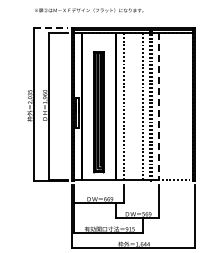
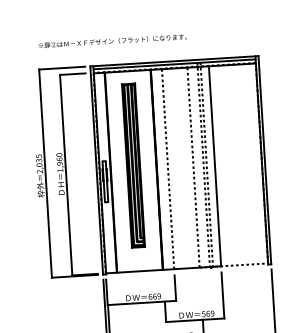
line: (51, 27) -> (62, 67), dashed -> solid
line: (158, 107) -> (215, 167), dashed -> solid
part: (98, 112) -> (133, 165), moved

